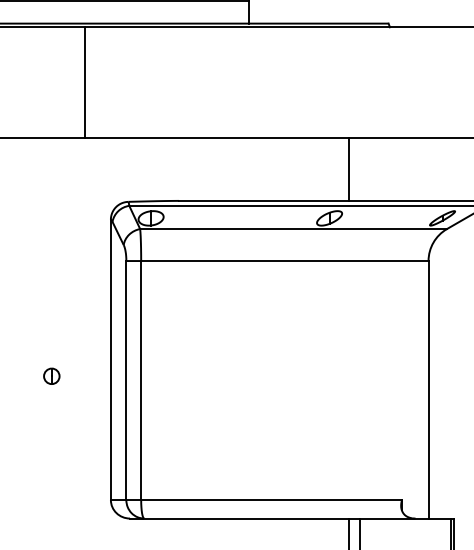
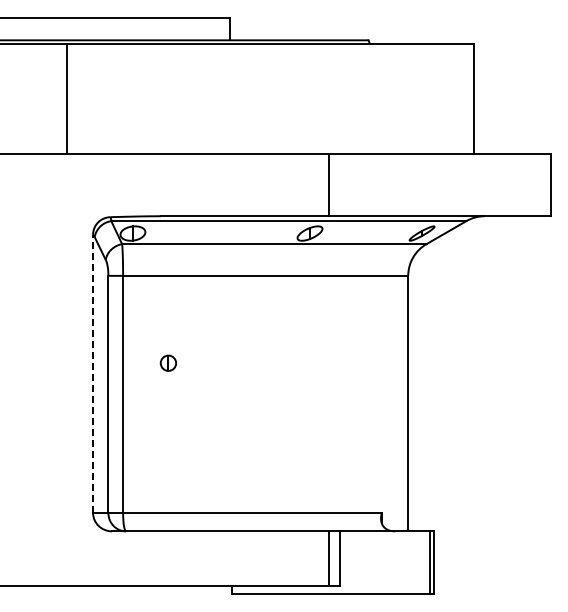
line: (111, 359) -> (93, 373), solid -> dashed
part: (50, 375) -> (167, 362), moved

